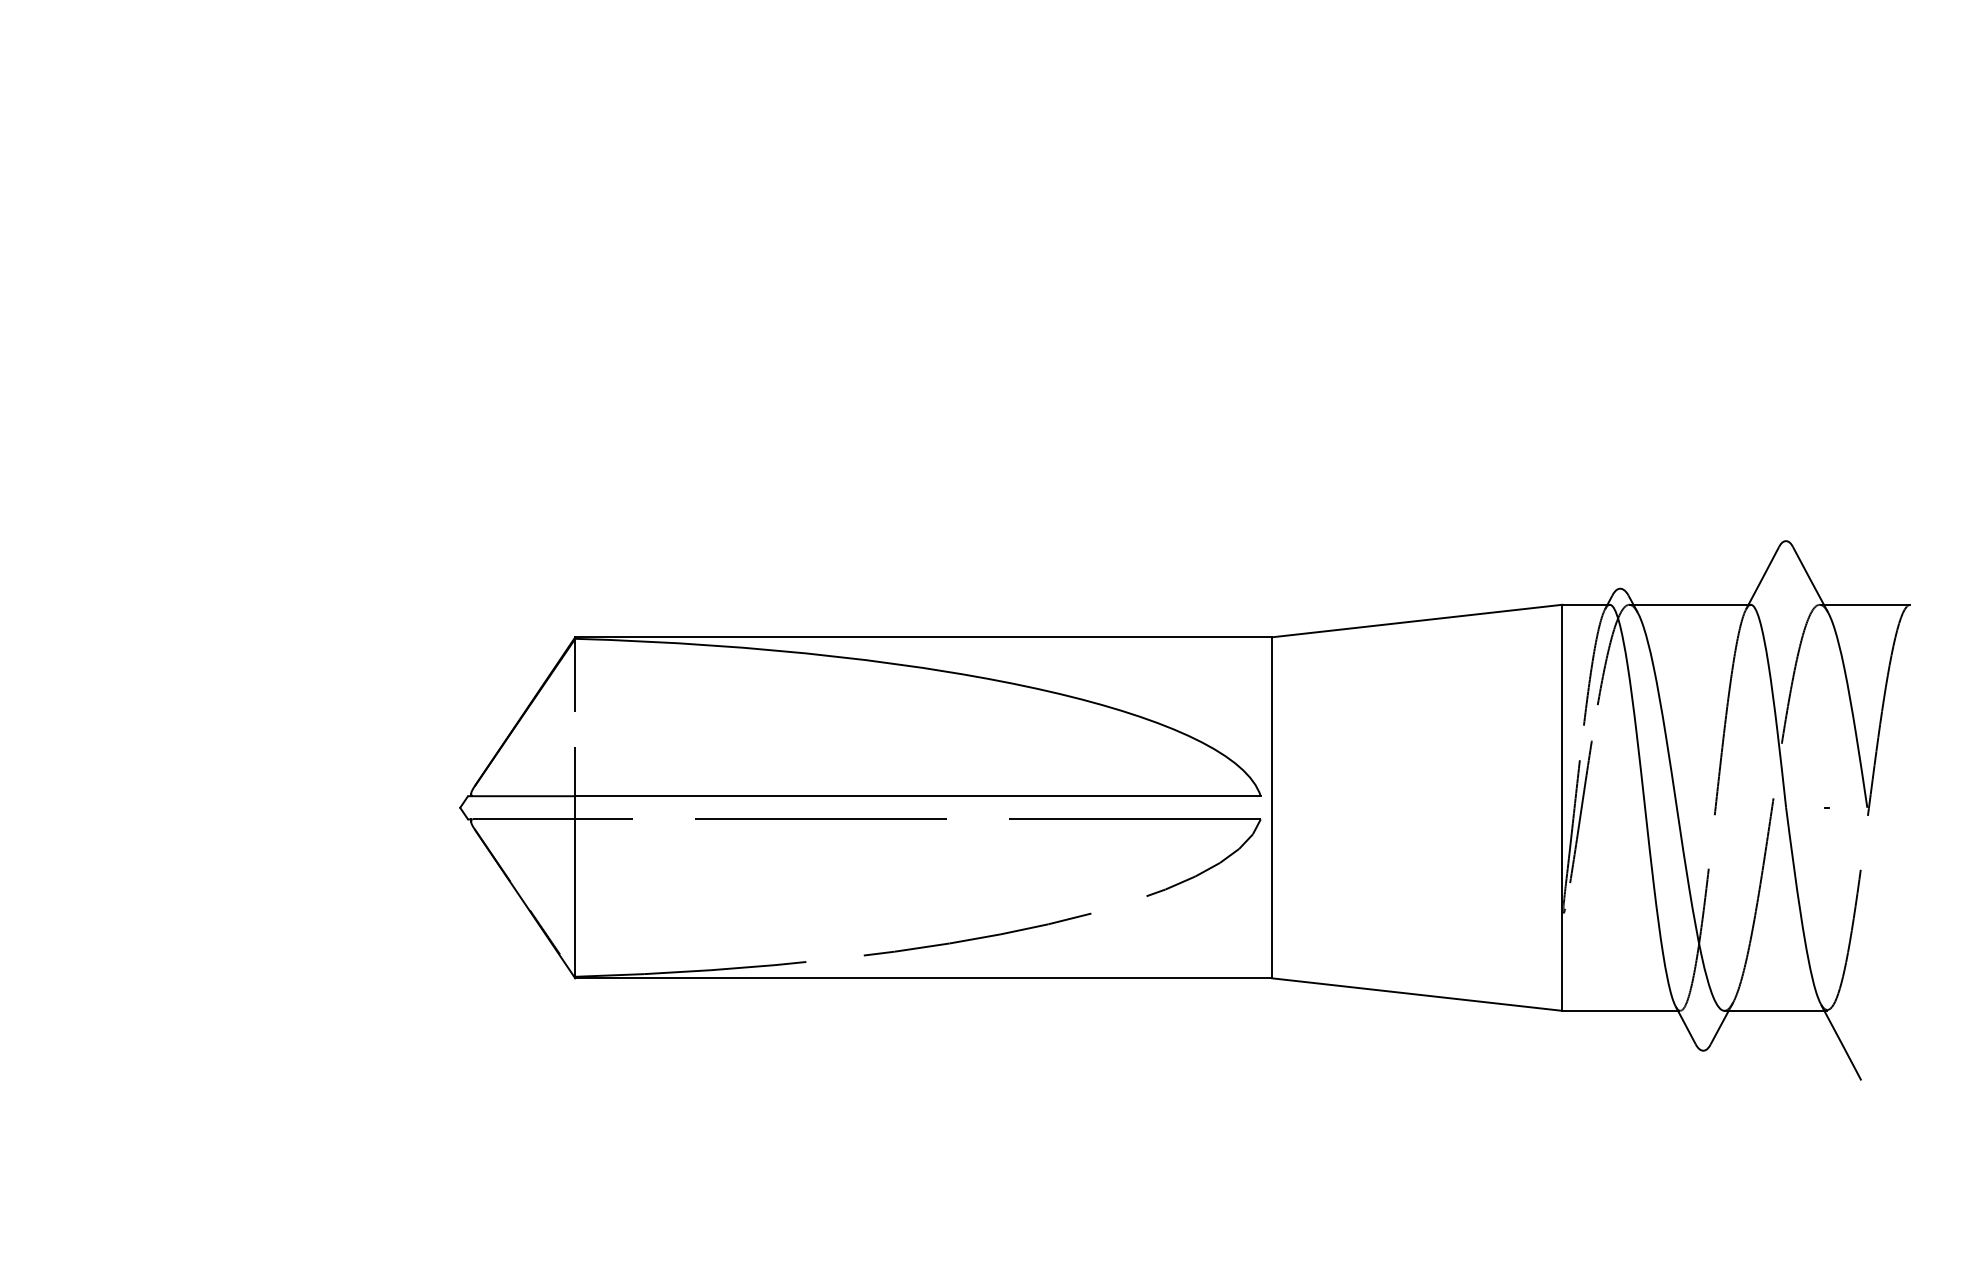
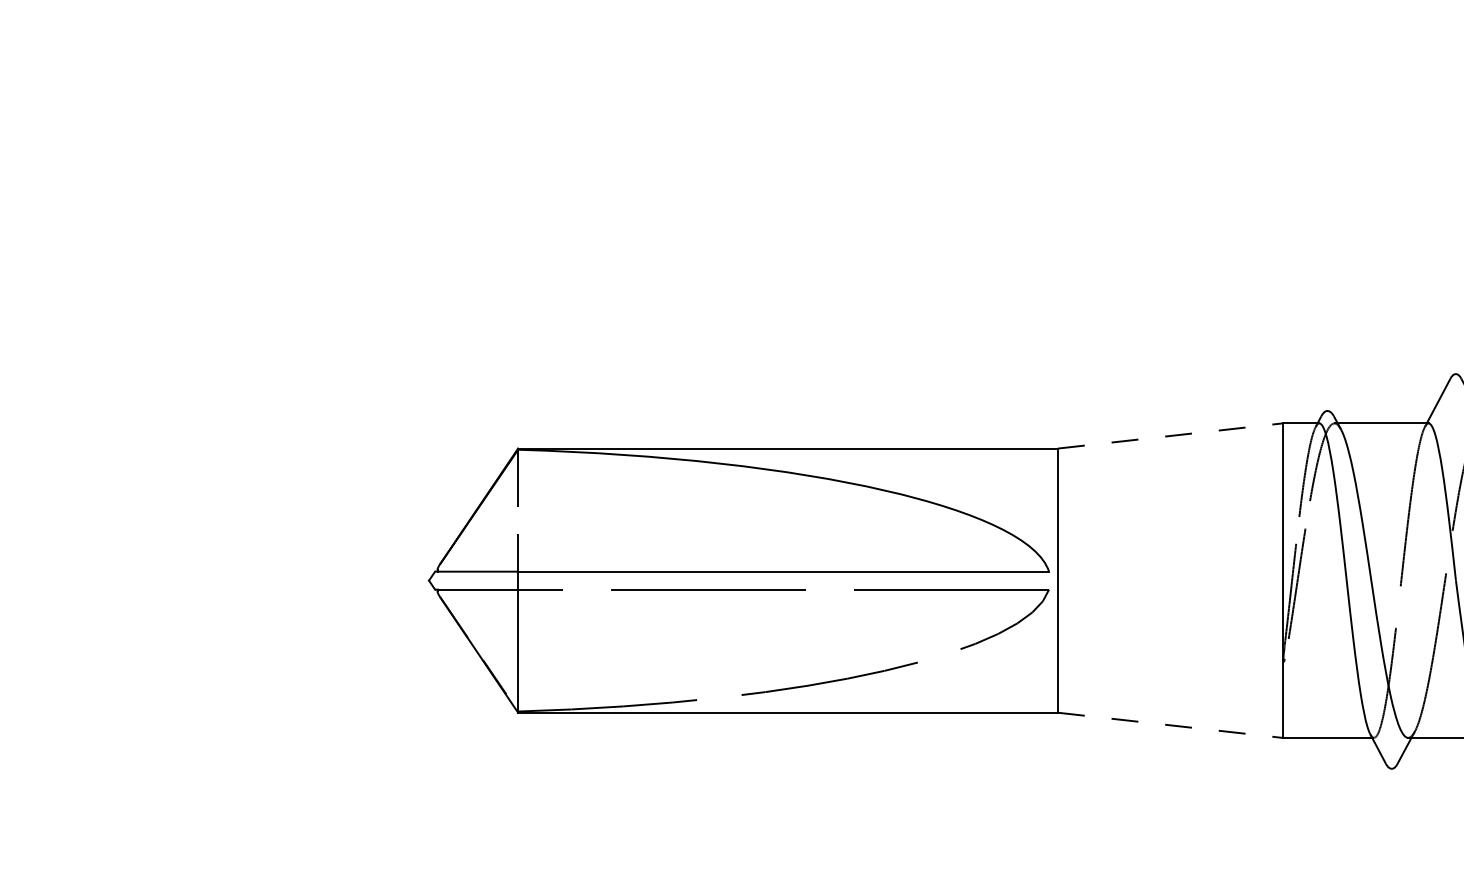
line: (1417, 621) -> (1170, 436), solid -> dashed
line: (1417, 994) -> (1170, 725), solid -> dashed

